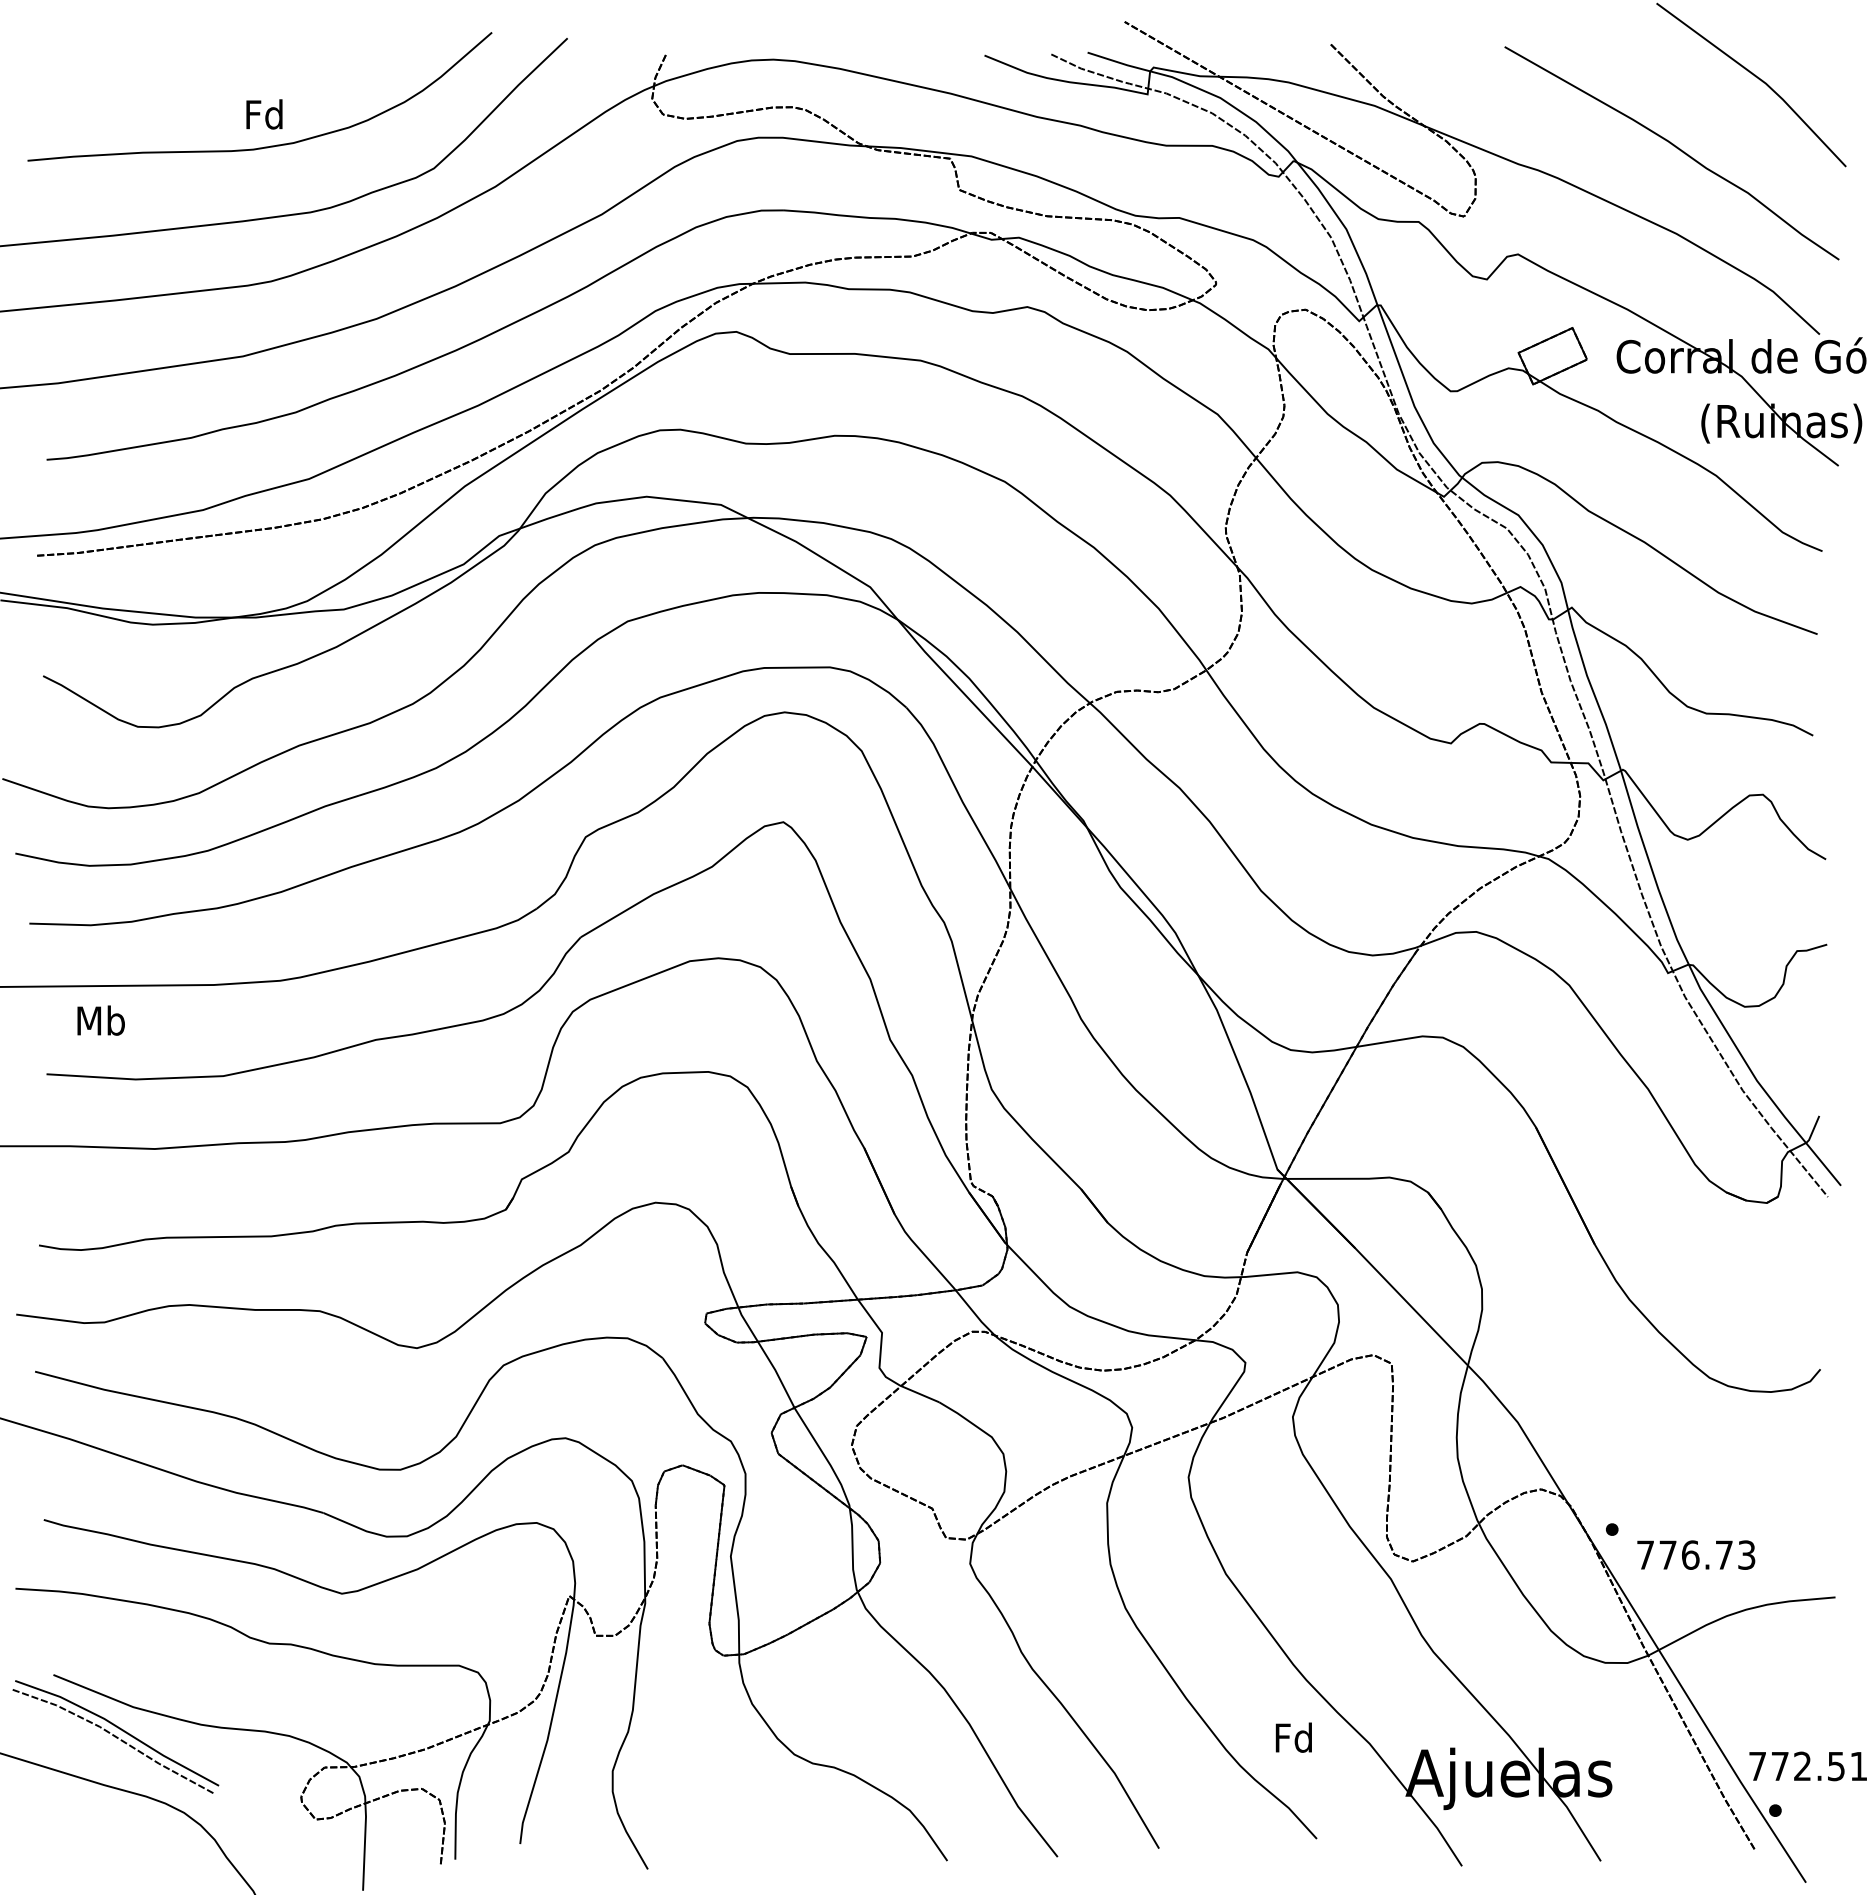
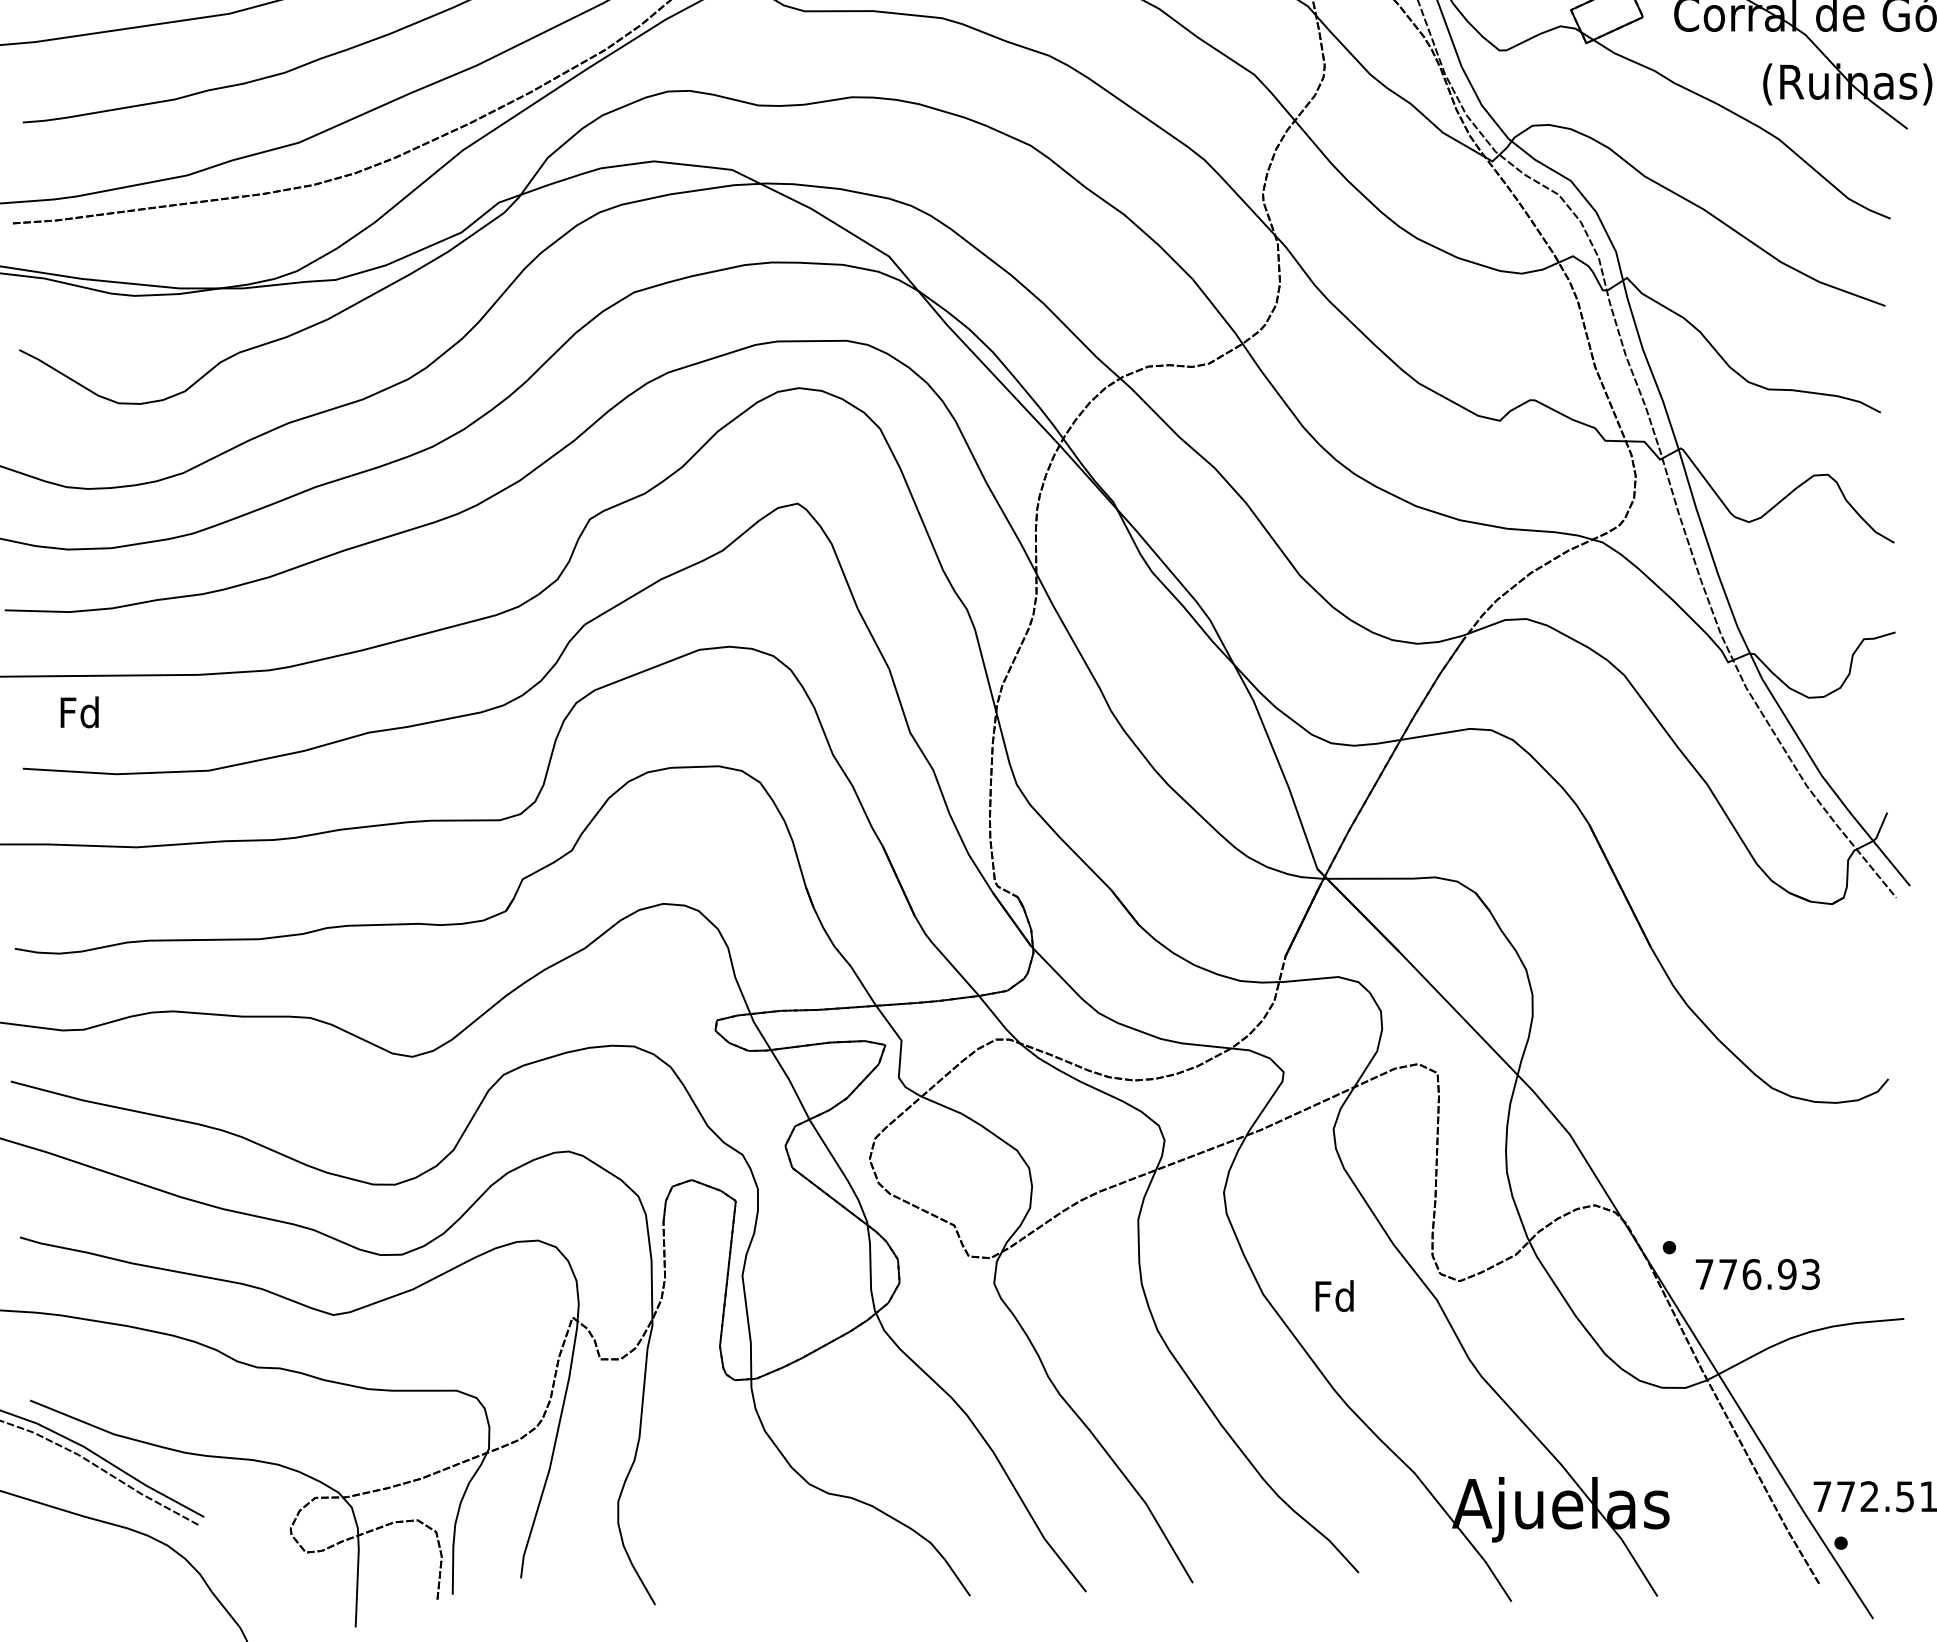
text: (100, 1020) -> (79, 712), Mb -> Fd
text: (1724, 1554) -> (1787, 1273), 776.73 -> 776.93
text: (1293, 1737) -> (1334, 1295), moved

